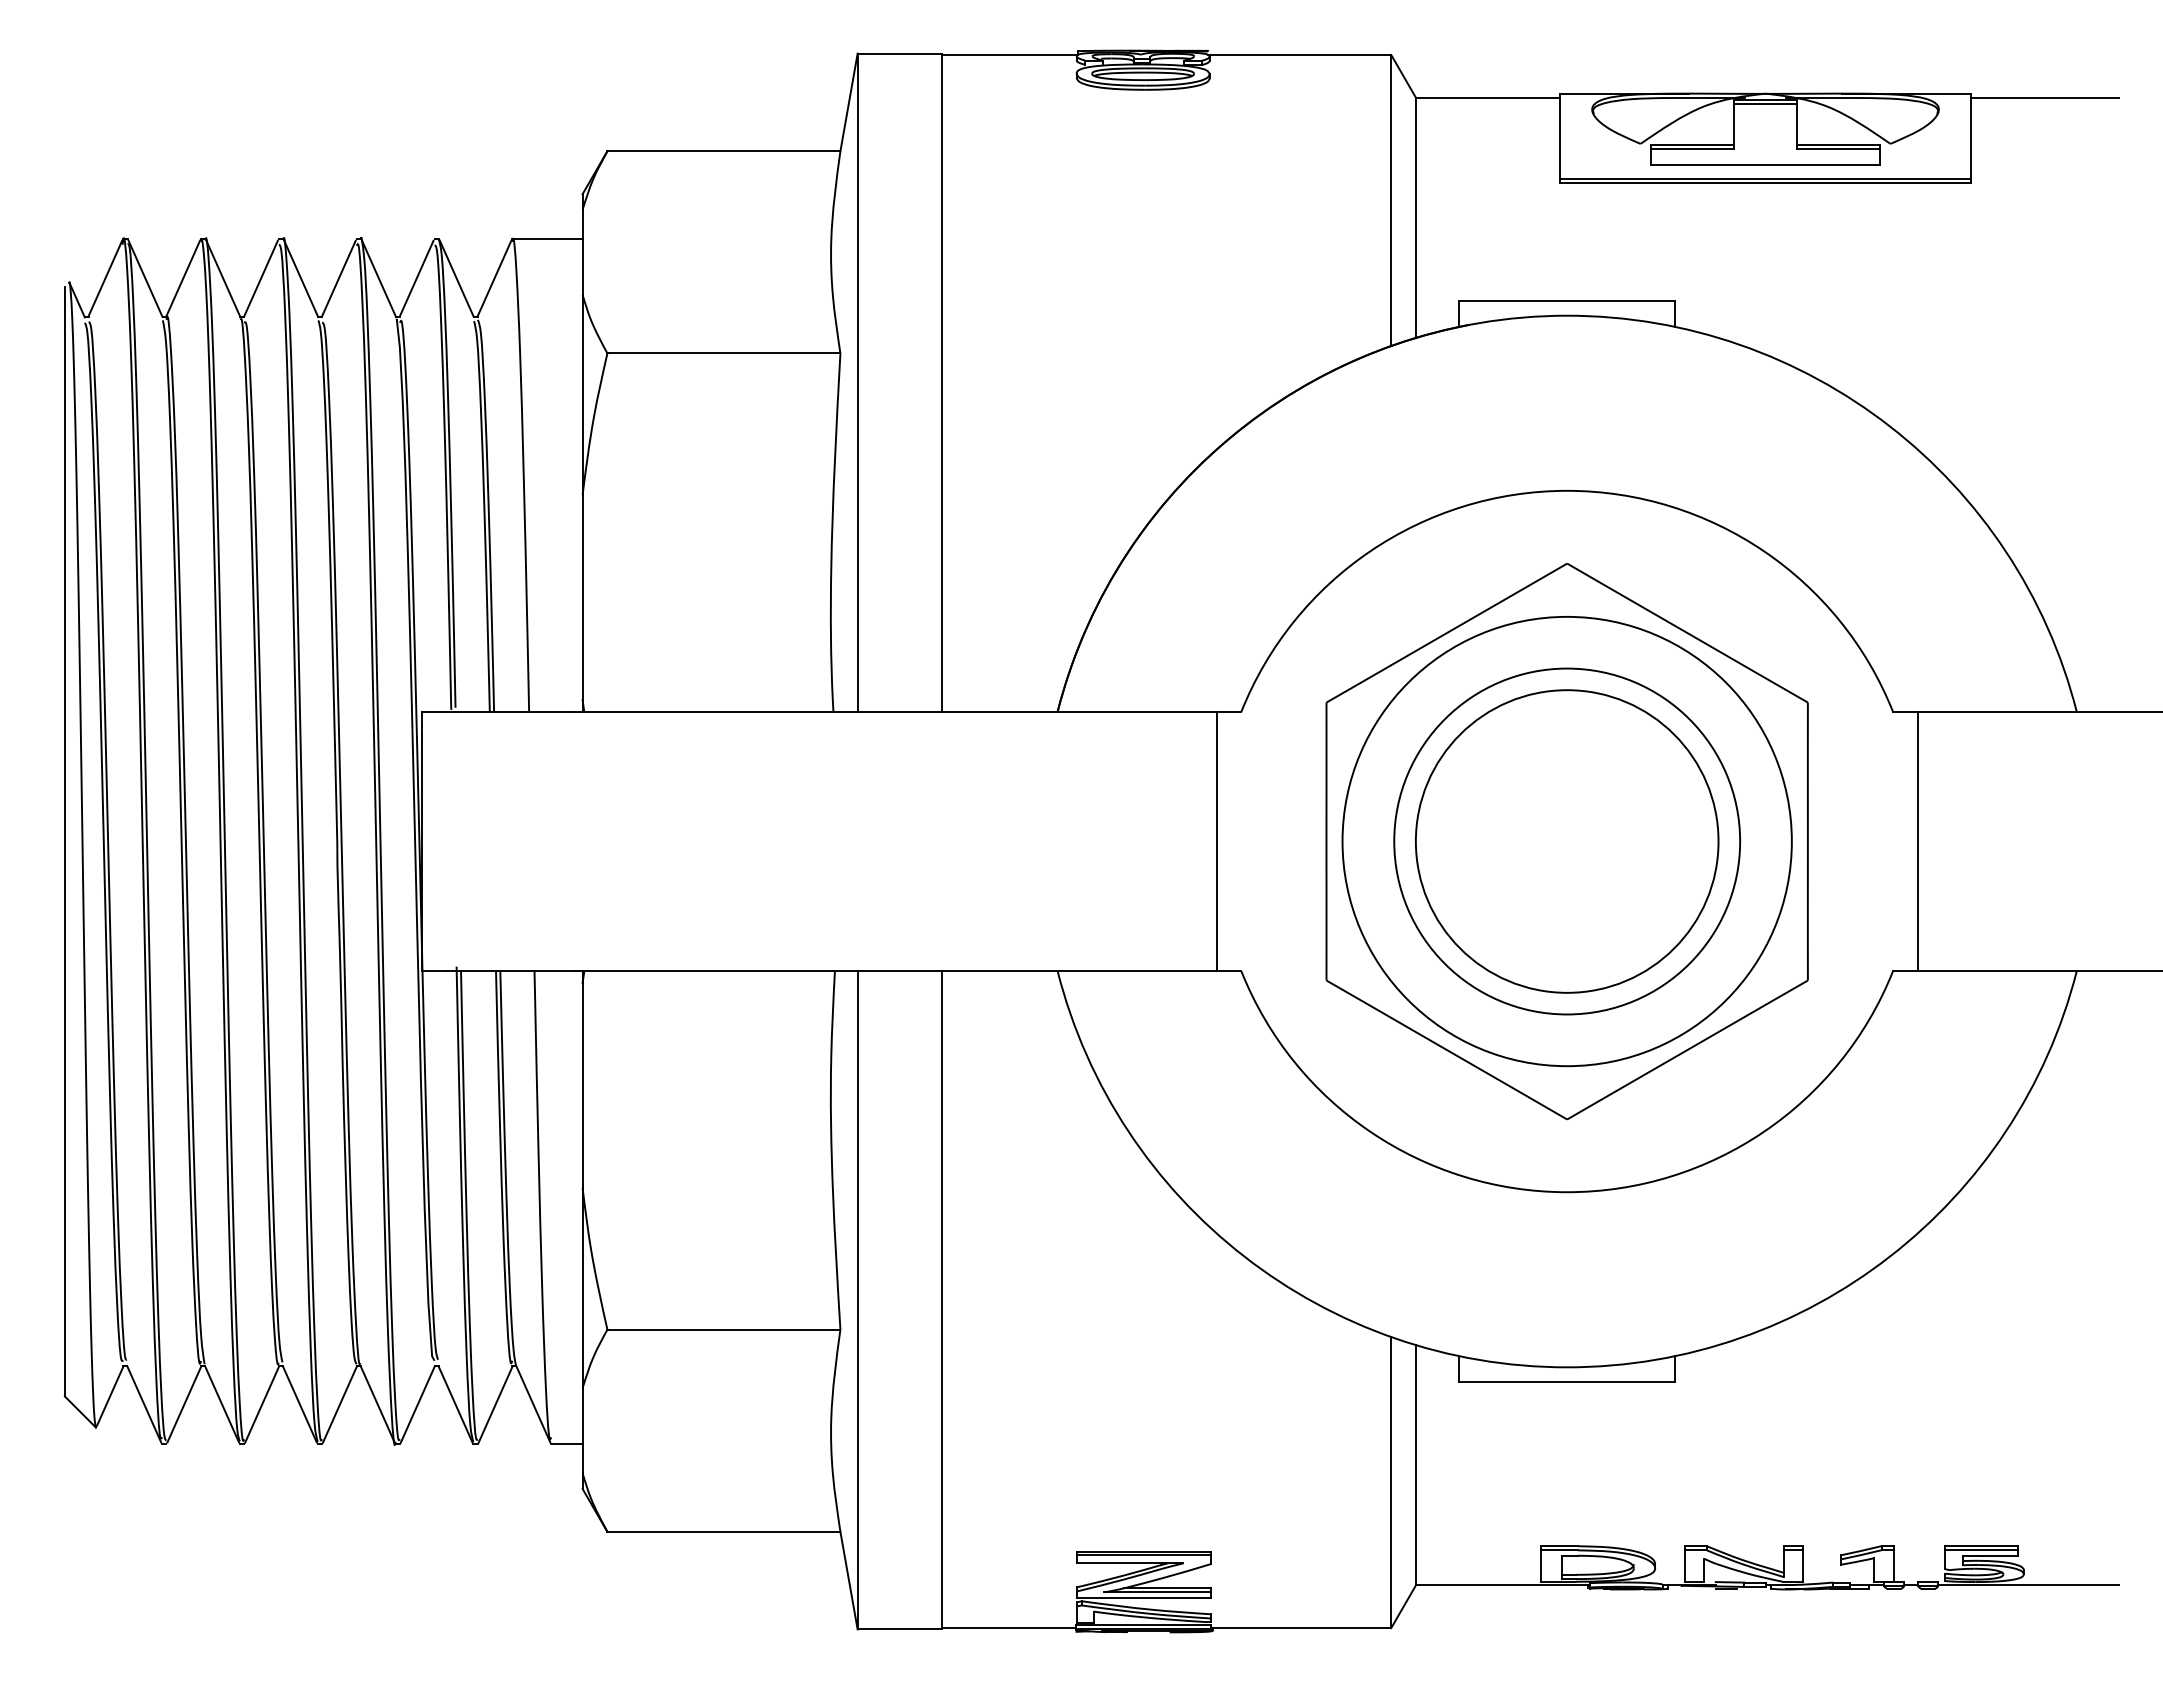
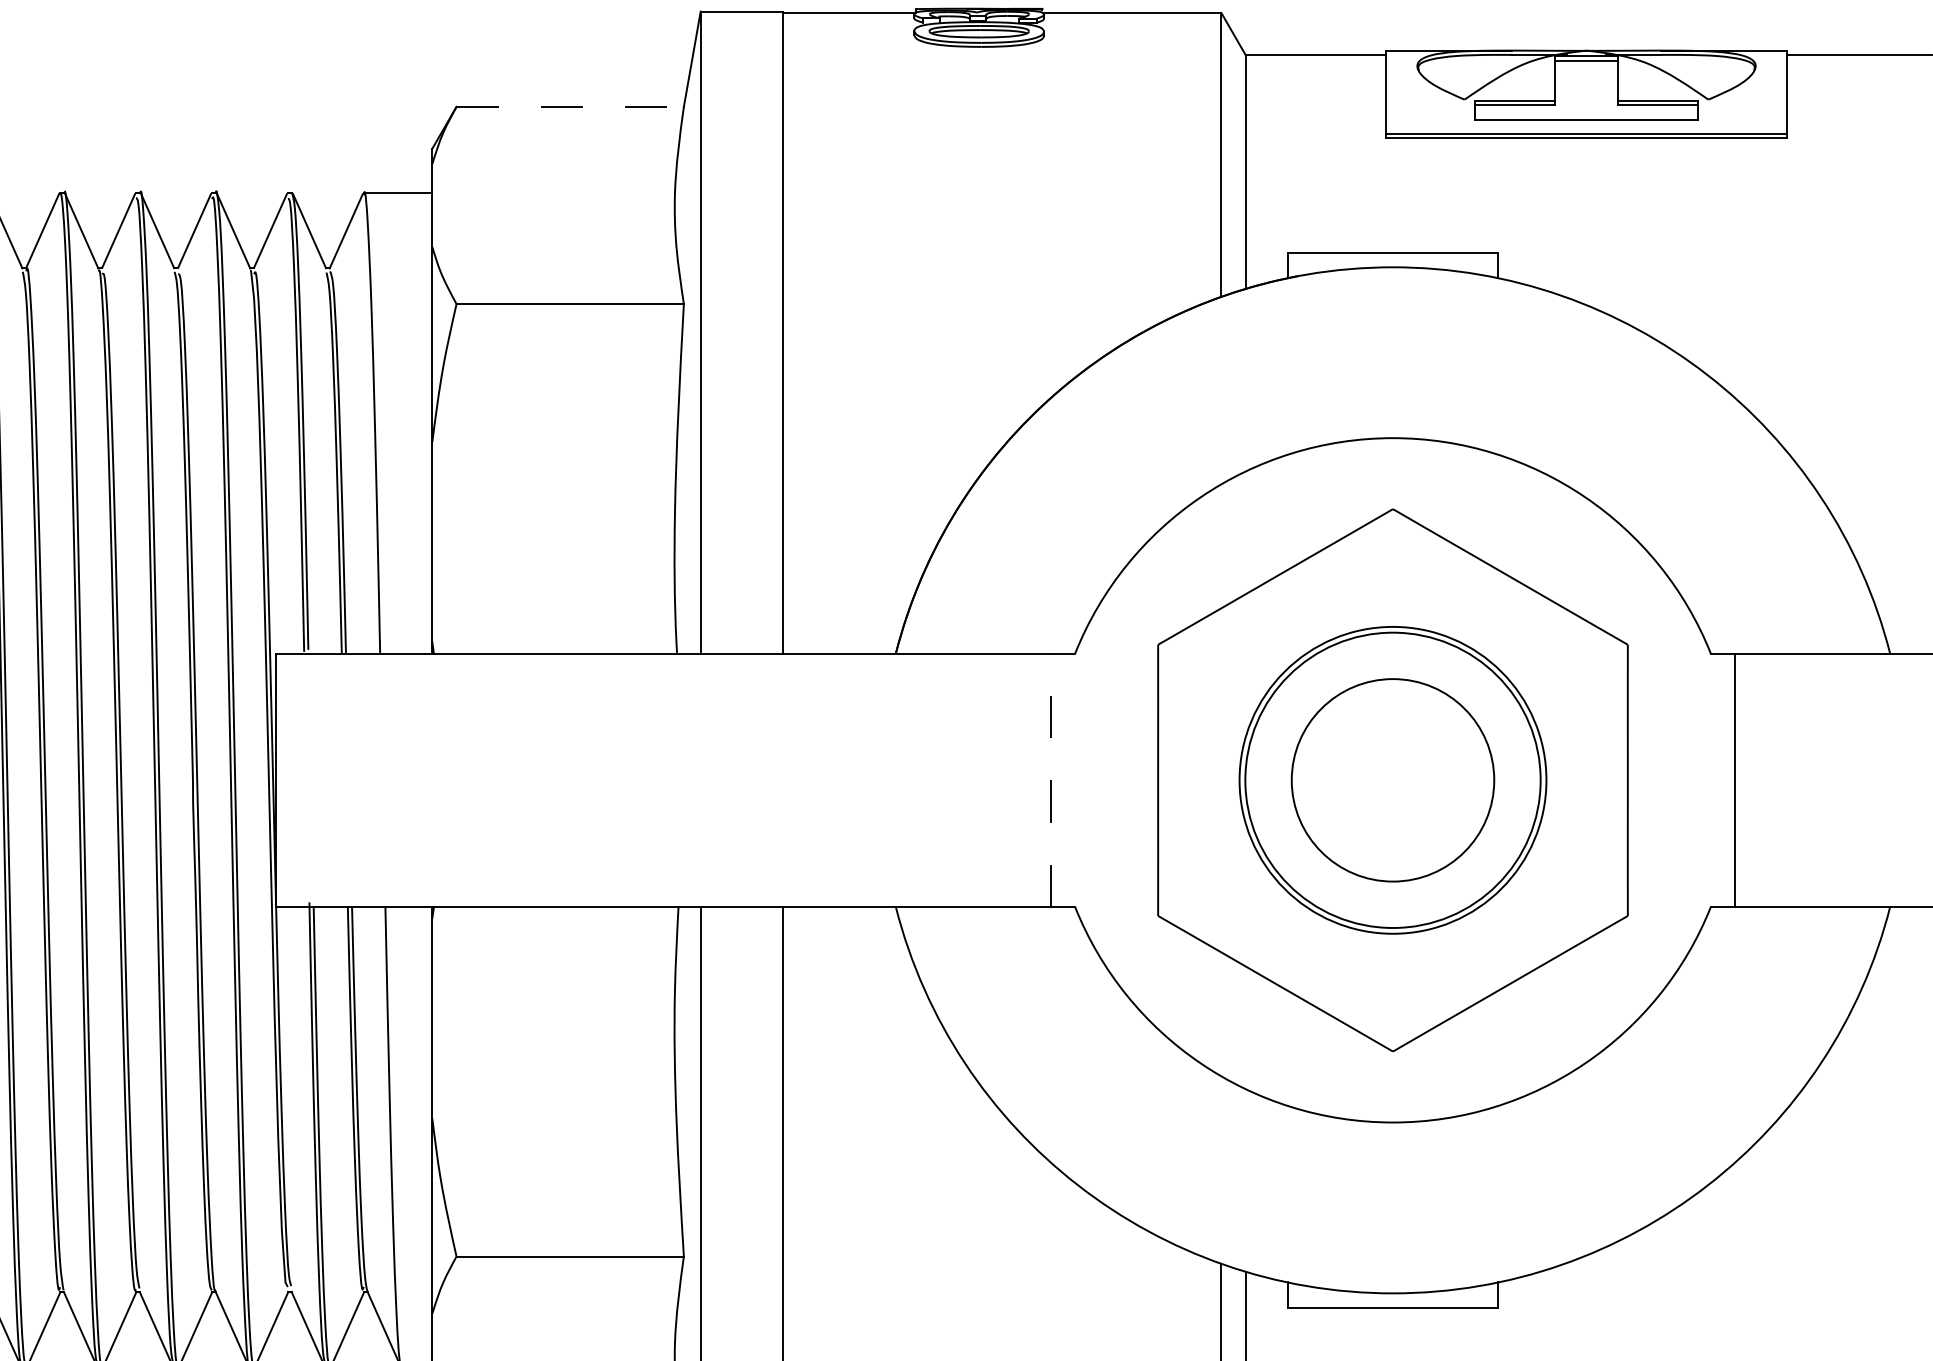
line: (723, 151) -> (569, 107), solid -> dashed
line: (1216, 841) -> (1050, 780), solid -> dashed
circle: (1566, 841) -> (1392, 780), size x0.7
circle: (1567, 841) -> (1393, 780), size x0.6

